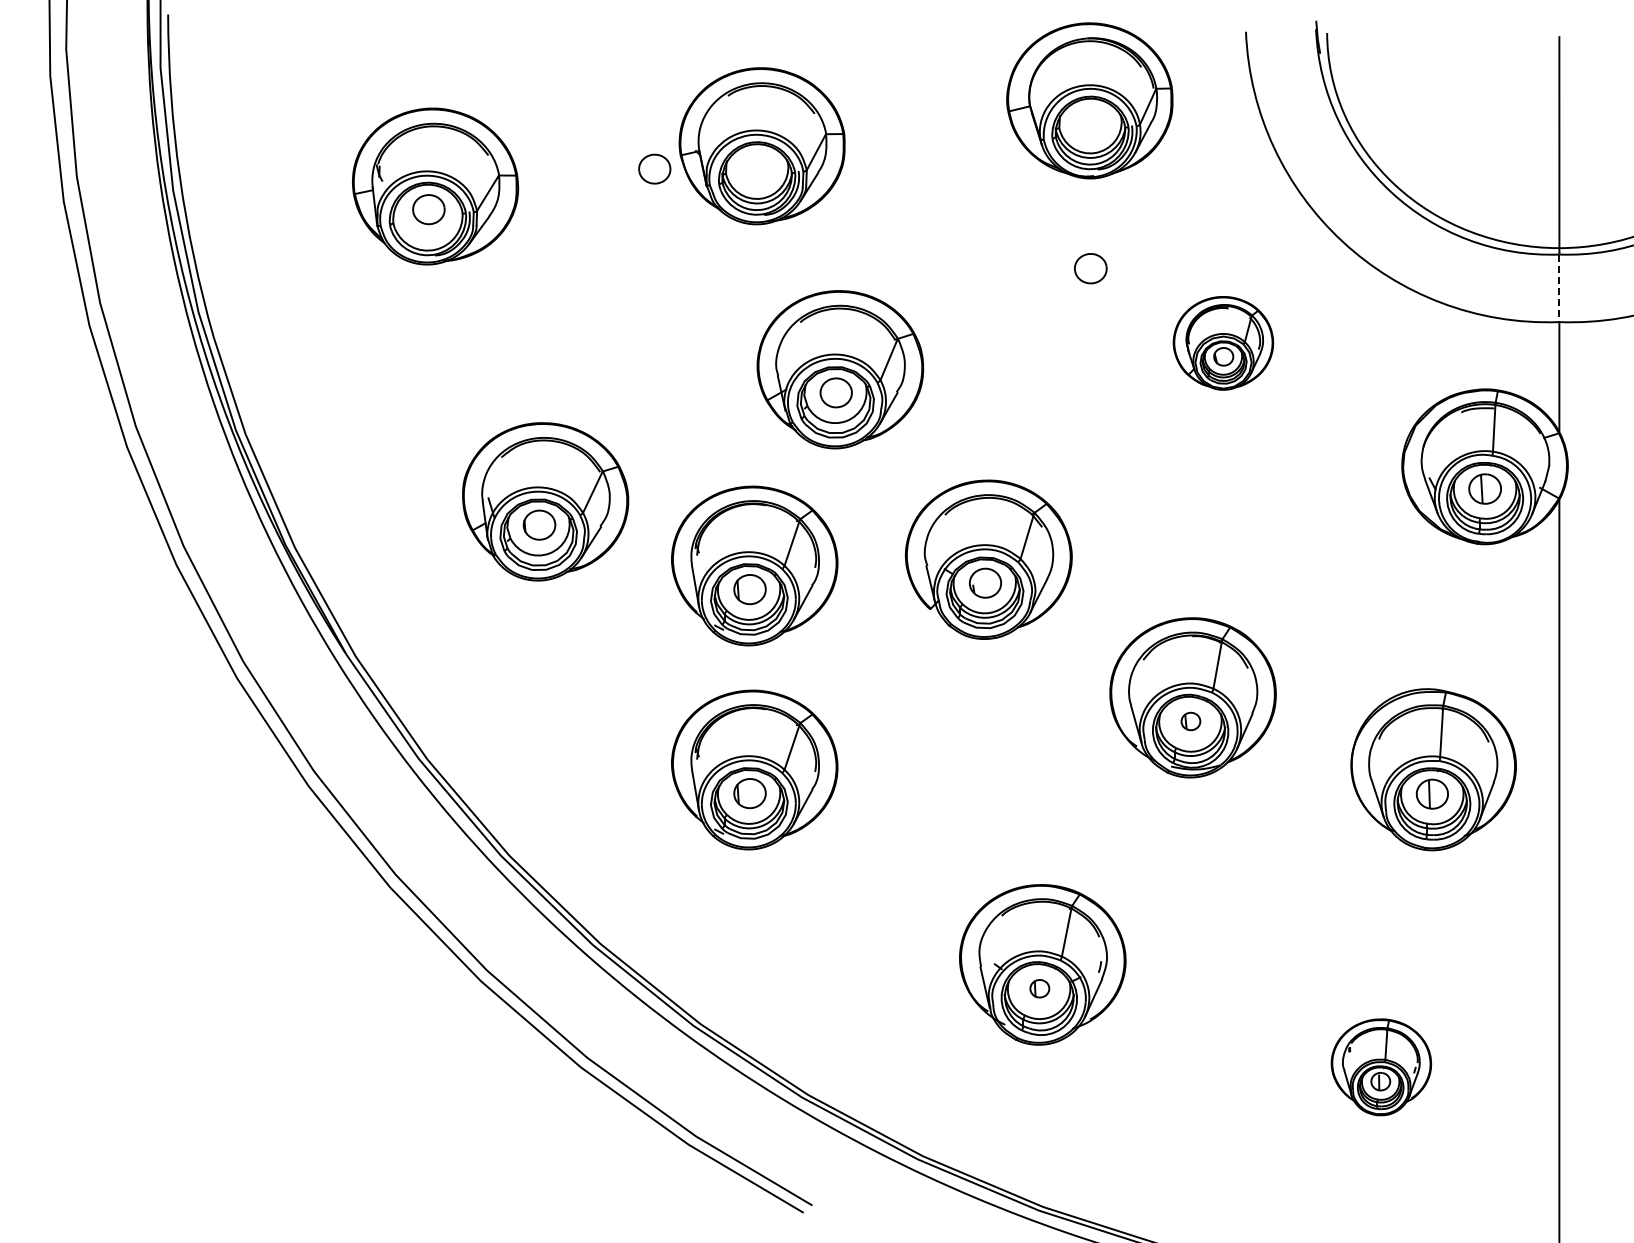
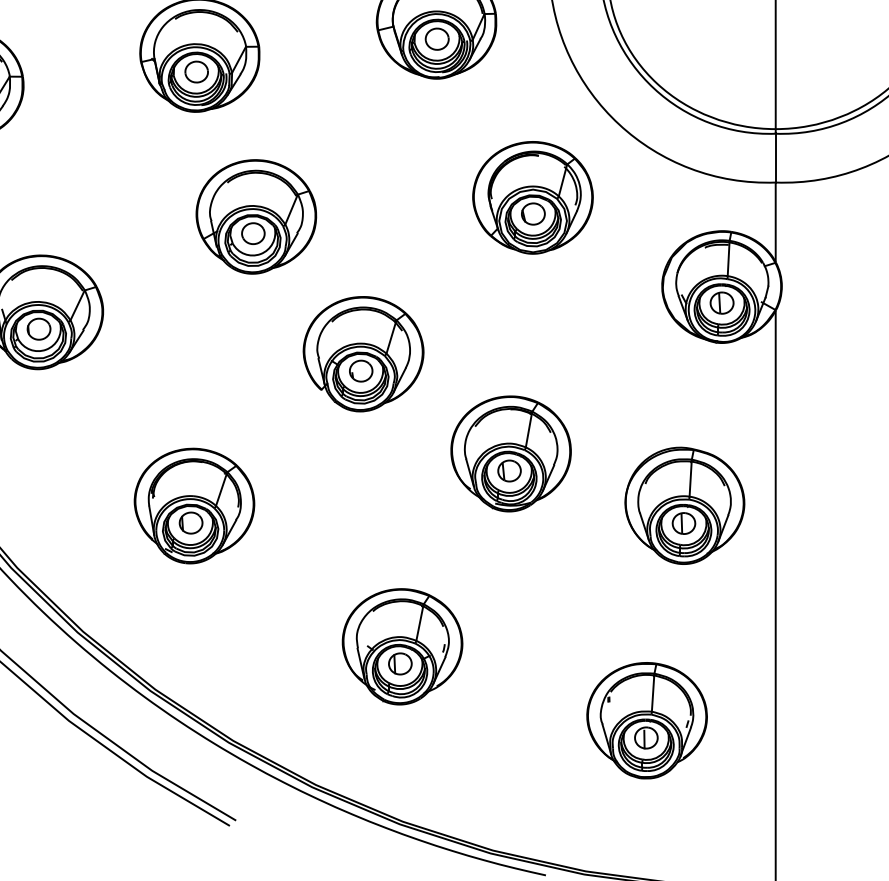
part: (654, 168) -> (196, 71), moved
part: (1090, 268) -> (437, 39), moved
line: (1559, 288) -> (775, 158), dashed -> solid
part: (1223, 343) -> (533, 198), size x1.67
part: (754, 565) -> (194, 358), removed
part: (1190, 721) -> (509, 471), size x1.67
part: (1039, 988) -> (400, 663), size x1.67
part: (1381, 1067) -> (647, 720), size x1.67

